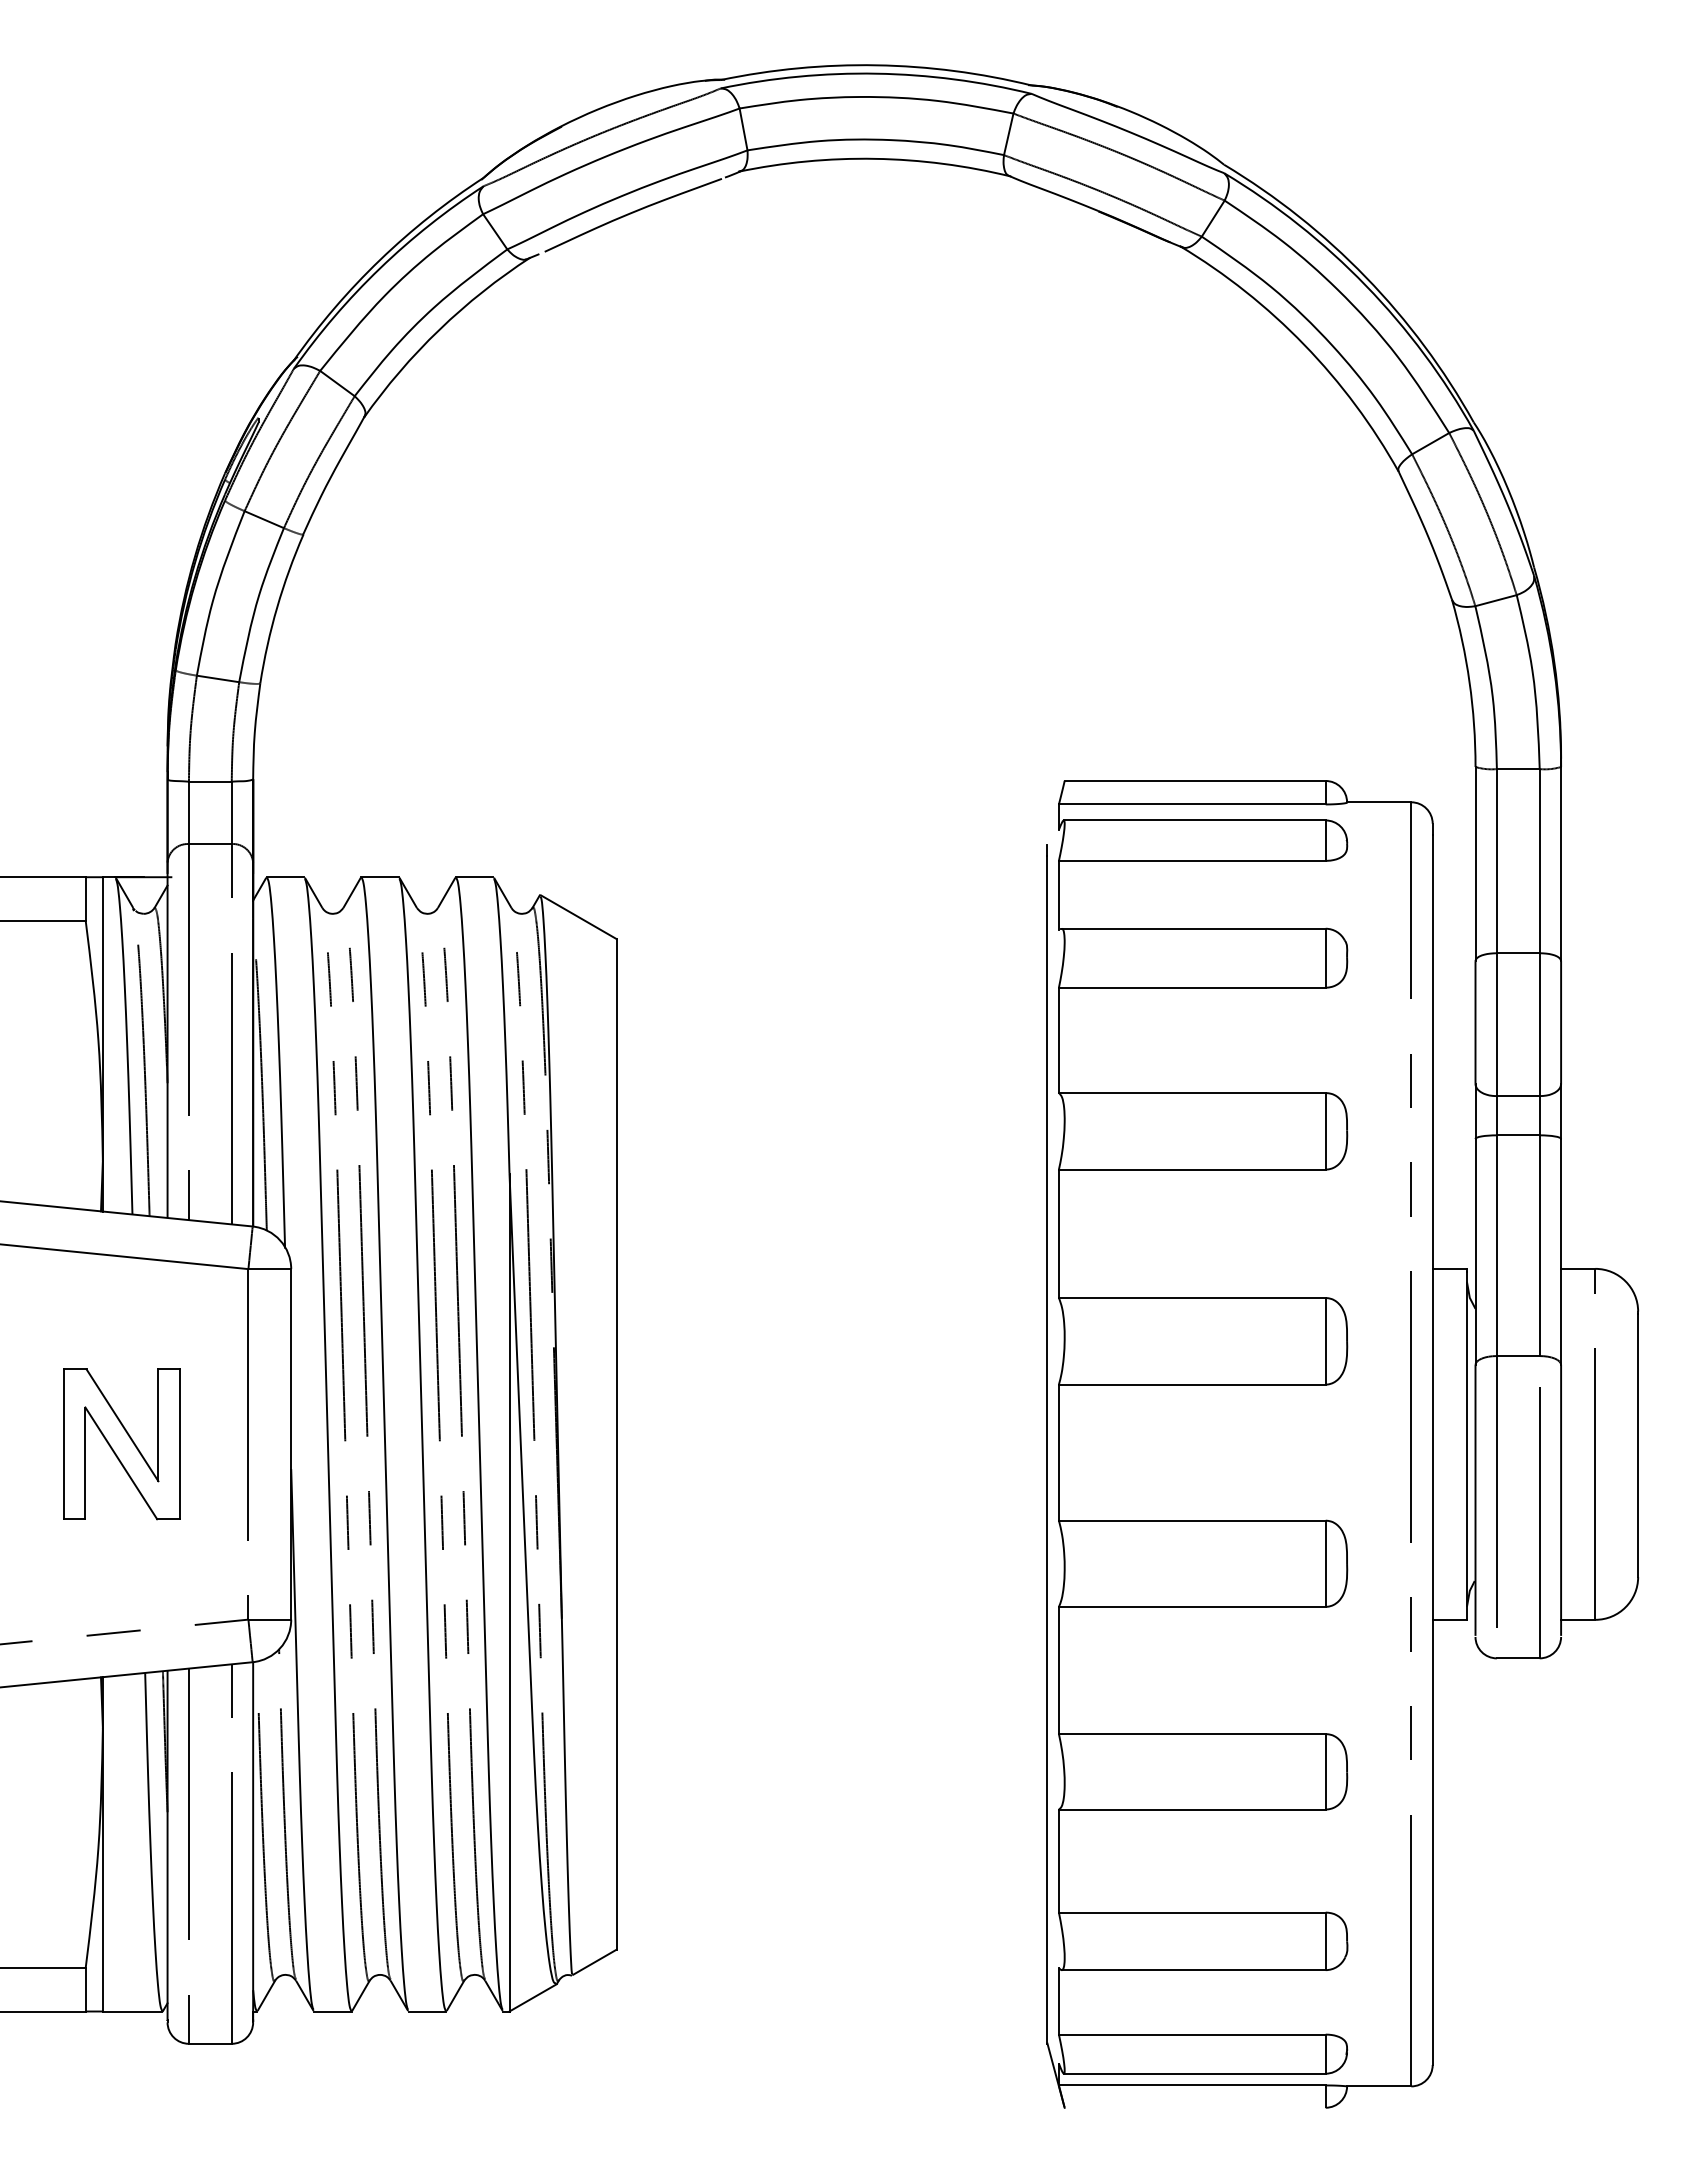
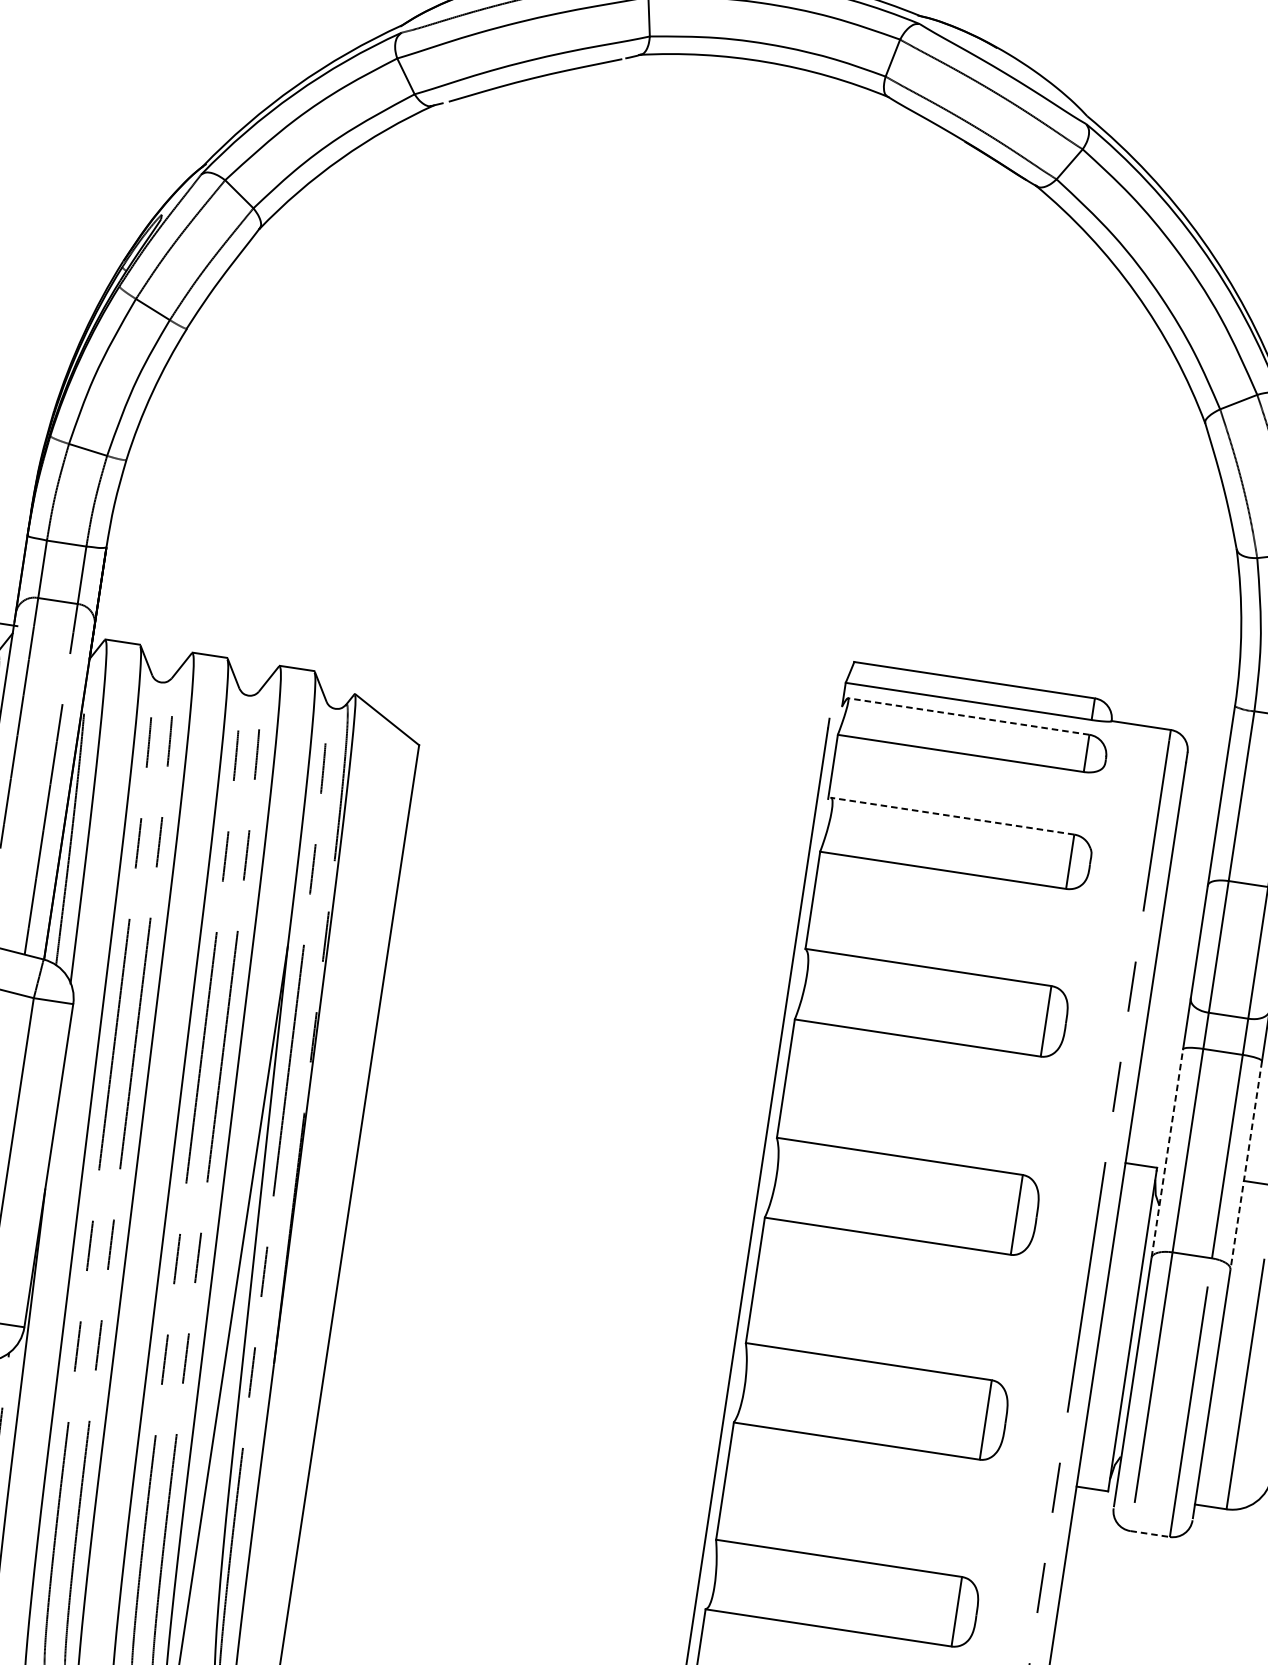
line: (1194, 820) -> (968, 716), solid -> dashed
line: (1193, 928) -> (952, 815), solid -> dashed
line: (1475, 1251) -> (1167, 1153), solid -> dashed
line: (1561, 1251) -> (1246, 1165), solid -> dashed
line: (1518, 1658) -> (1150, 1534), solid -> dashed

